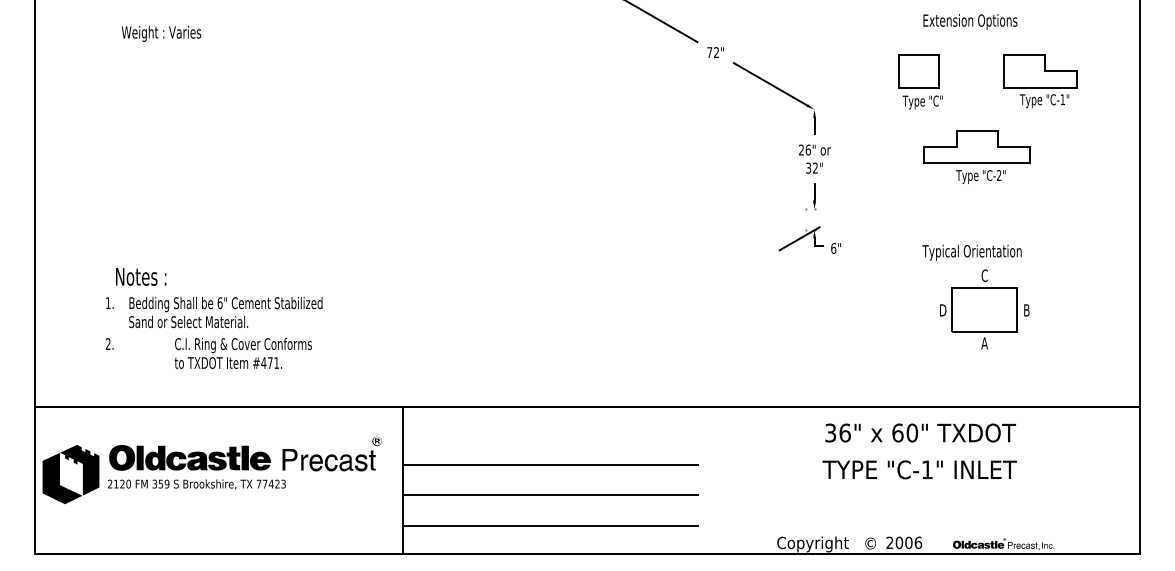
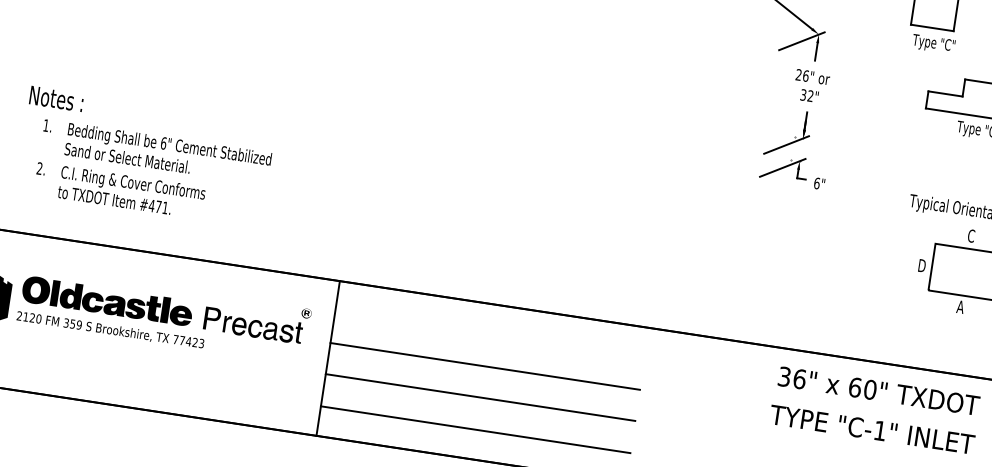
line: (799, 117) -> (801, 40), added
line: (799, 216) -> (786, 144), added
text: (141, 276) -> (57, 98), moved
text: (242, 352) -> (131, 191), moved

